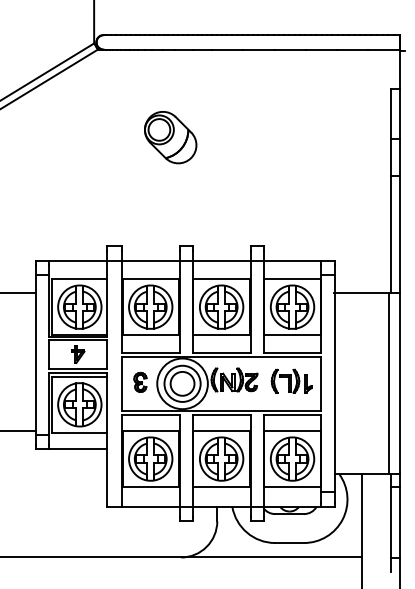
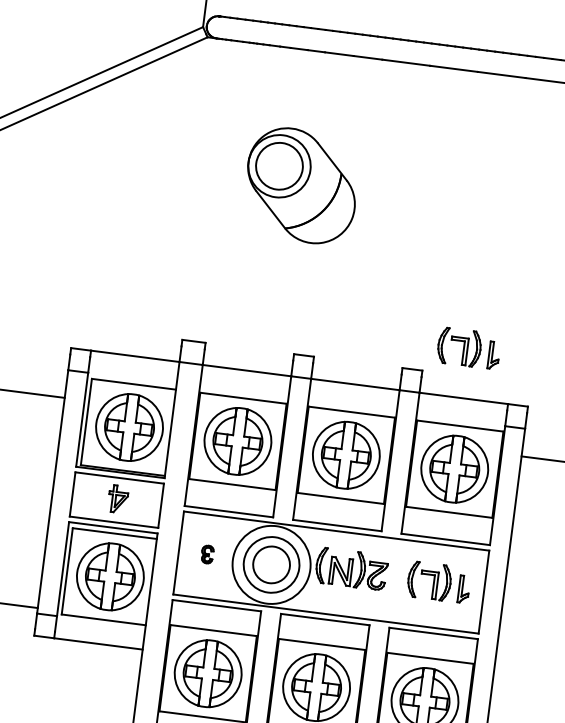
part: (170, 137) -> (301, 185), size x1.4
part: (291, 227) -> (468, 347), added
part: (140, 382) -> (207, 554), size x0.6

